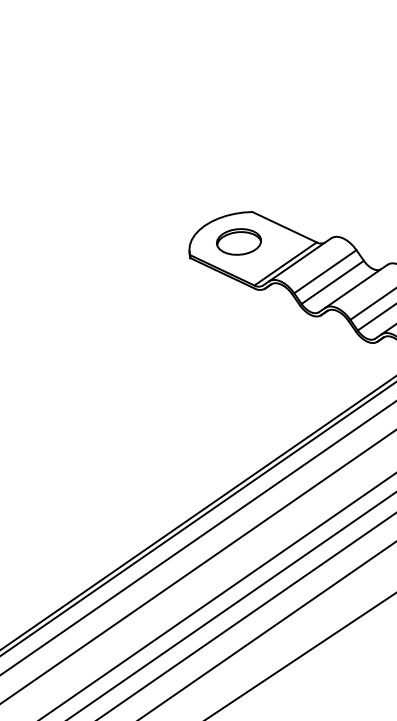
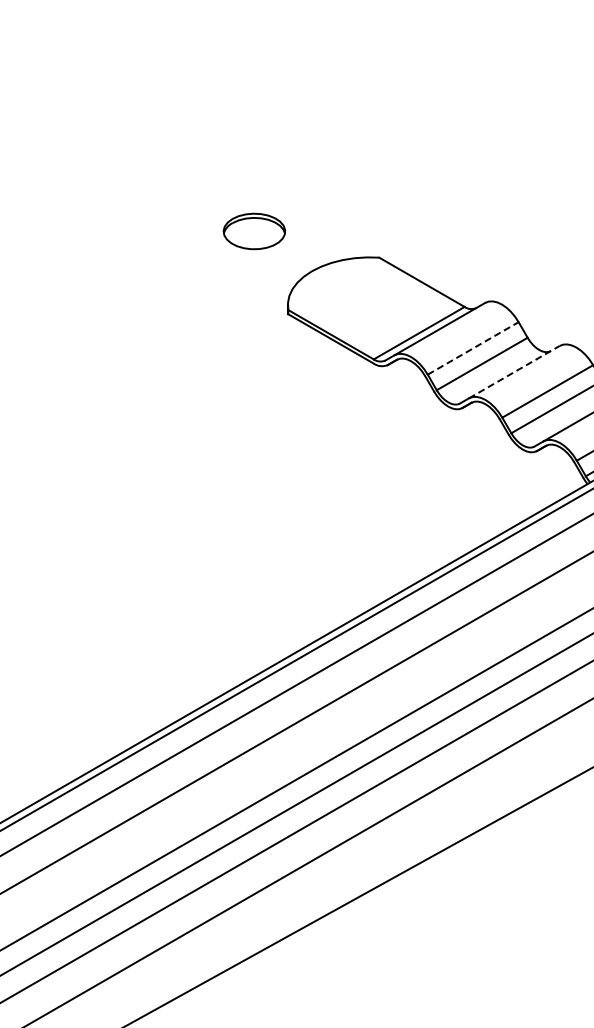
part: (238, 242) -> (253, 231), moved
line: (325, 271) -> (473, 348), solid -> dashed
line: (356, 285) -> (514, 371), solid -> dashed

